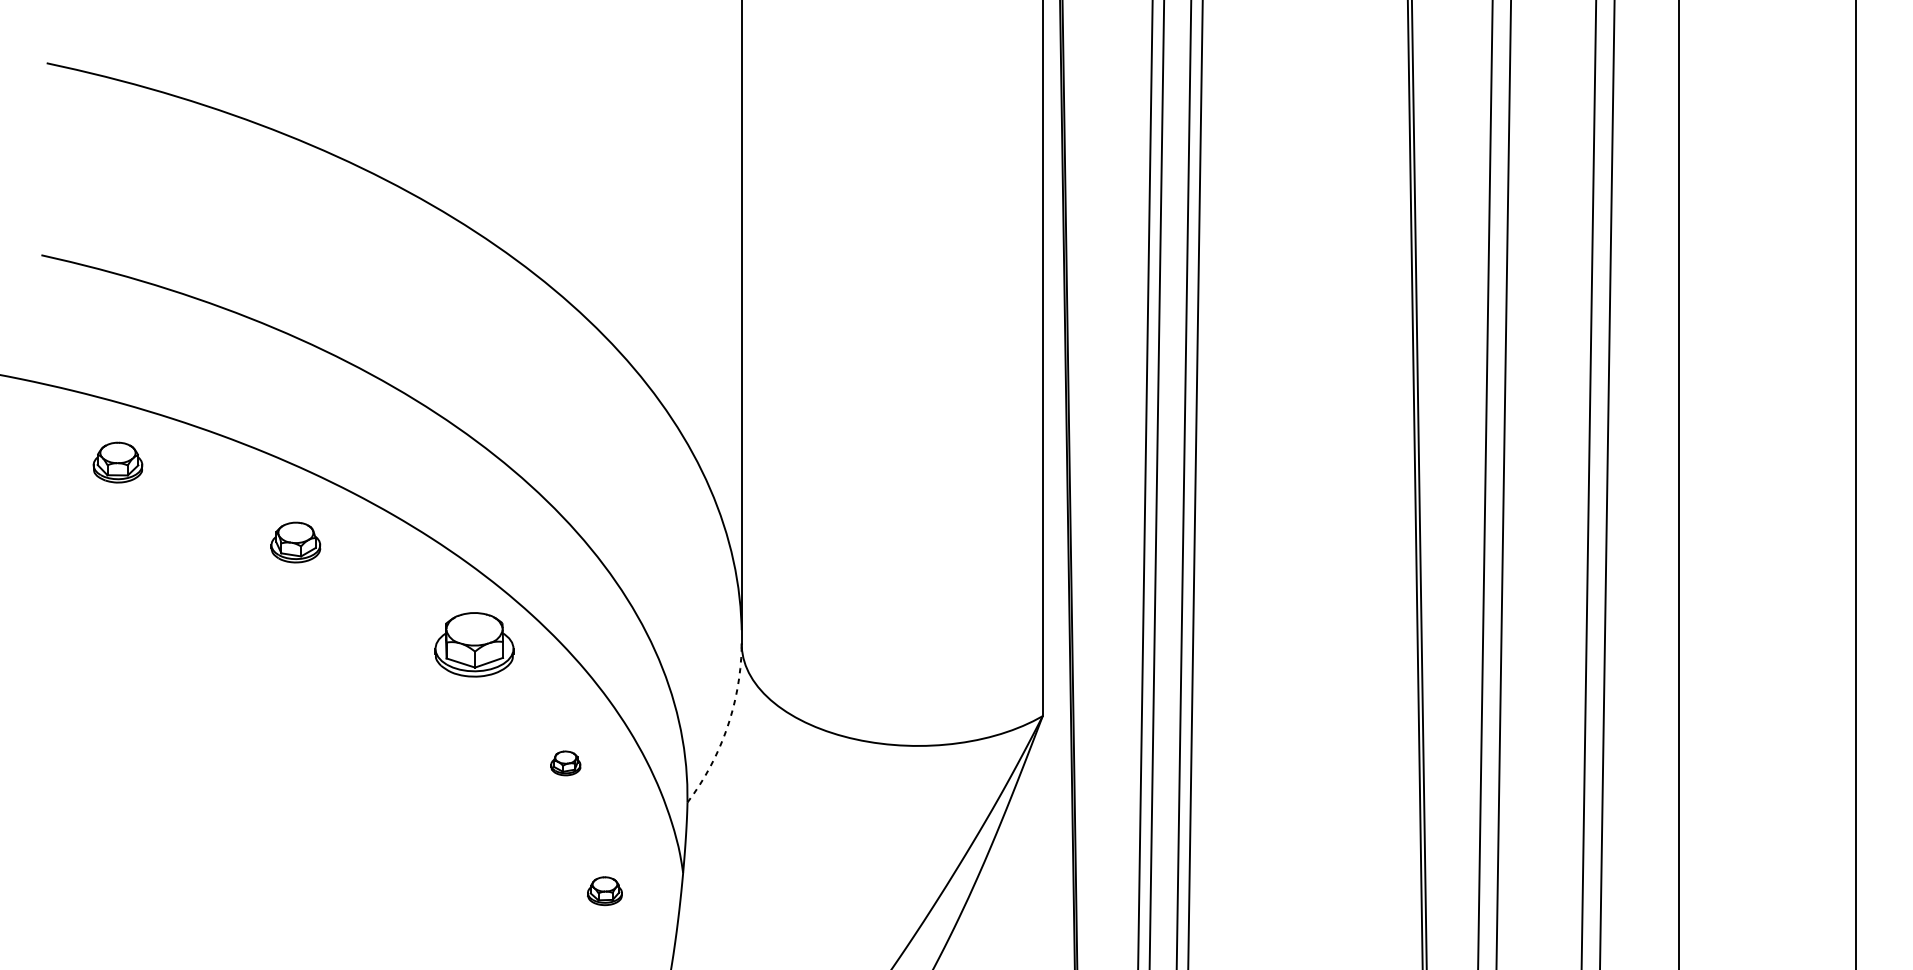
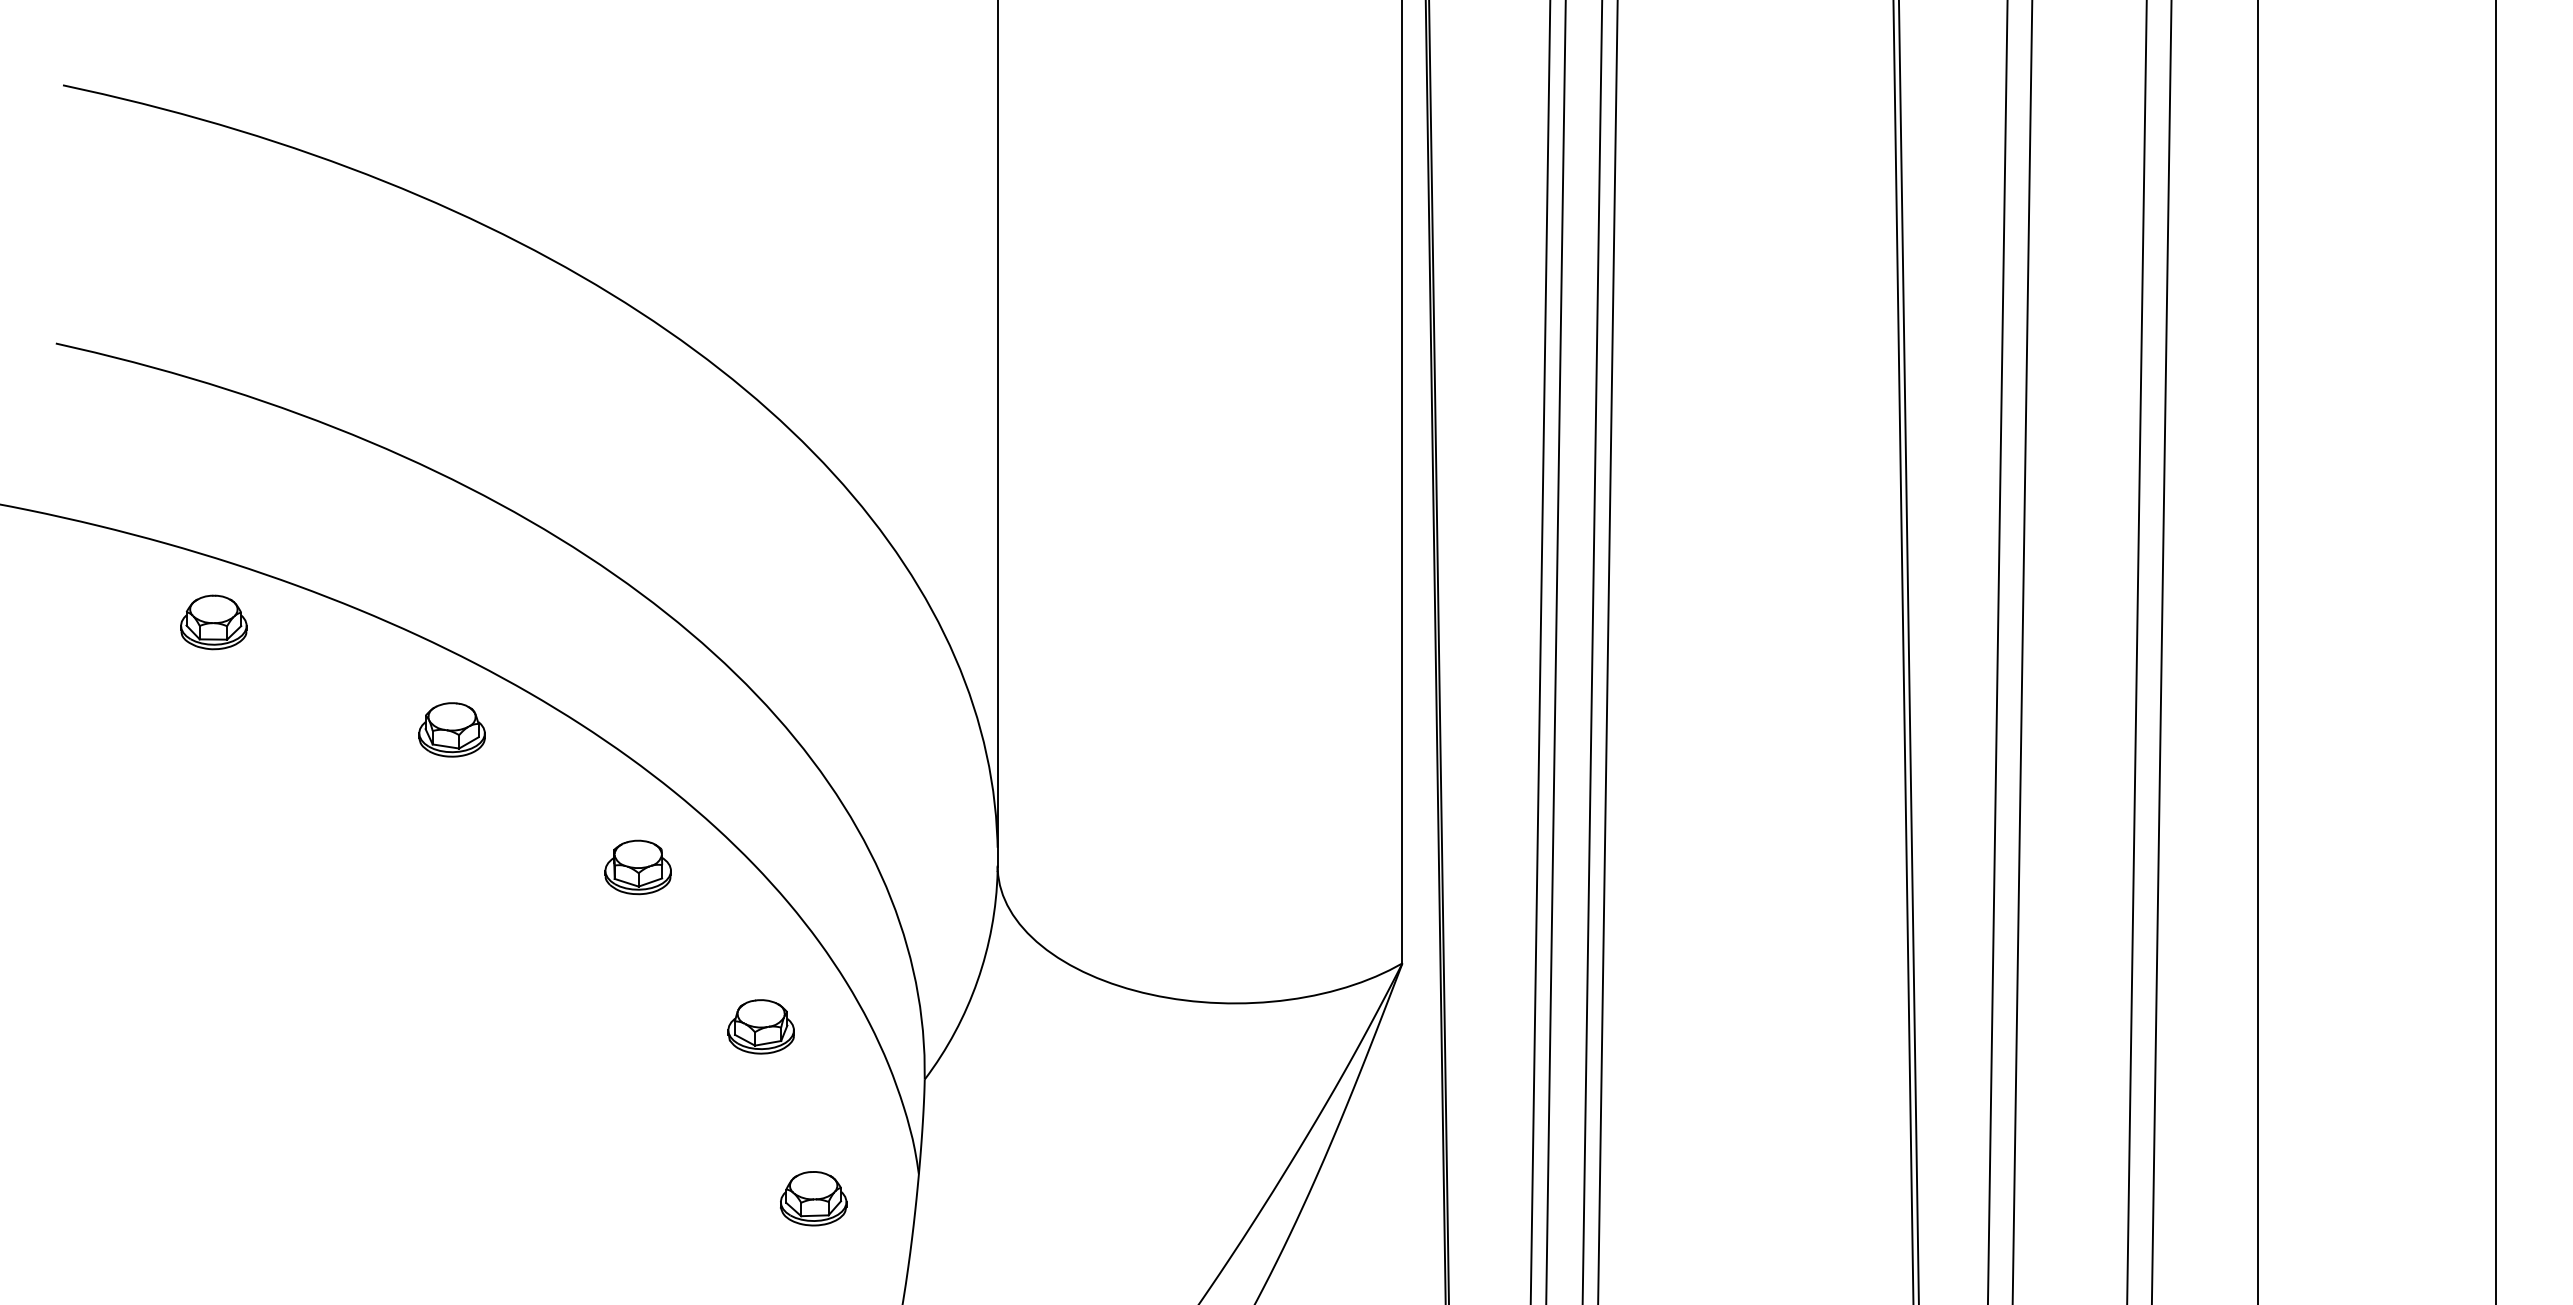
part: (117, 462) -> (213, 622), moved
part: (295, 542) -> (451, 729), moved
part: (473, 644) -> (637, 867), size x0.62
arc: (726, 729) -> (977, 981), dashed -> solid
part: (565, 763) -> (760, 1026), size x1.67
part: (604, 891) -> (813, 1198), size x1.43

